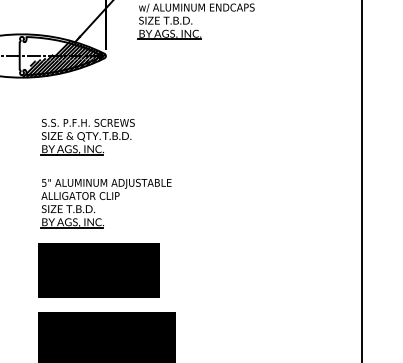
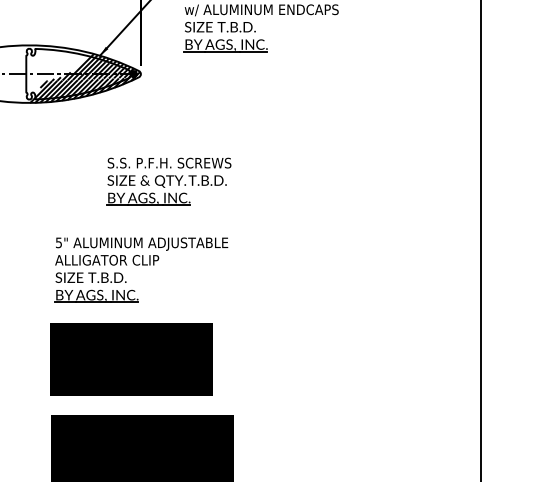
part: (87, 136) -> (168, 181), moved

